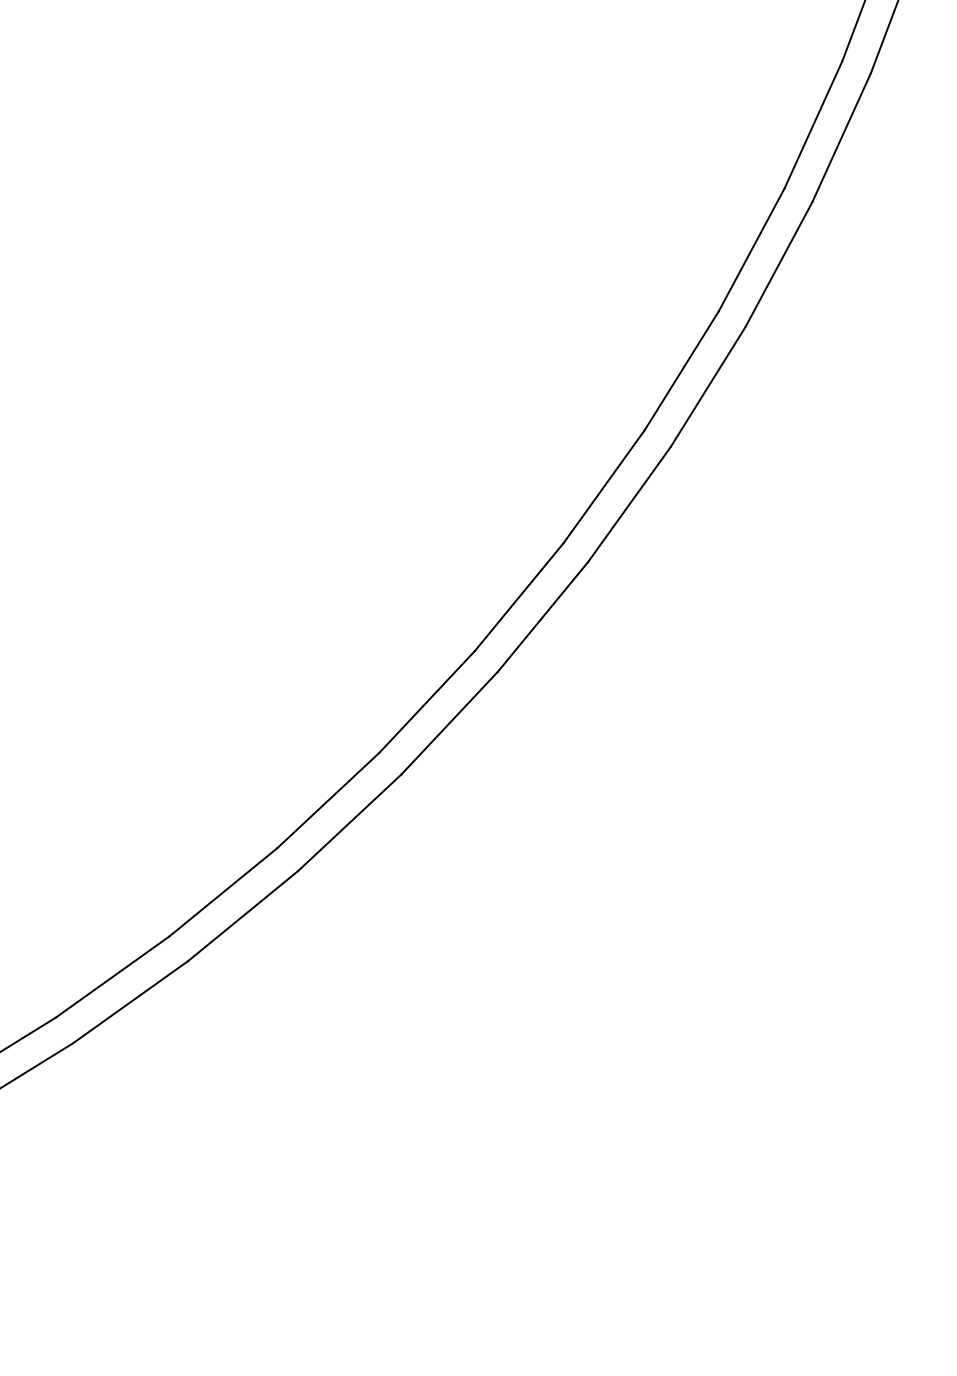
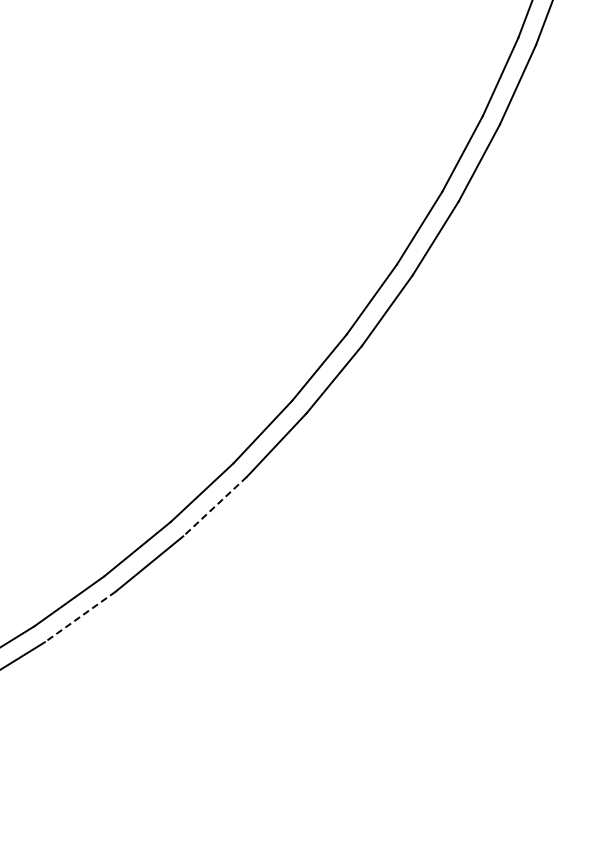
line: (350, 822) -> (215, 506), solid -> dashed
line: (130, 1001) -> (80, 616), solid -> dashed

